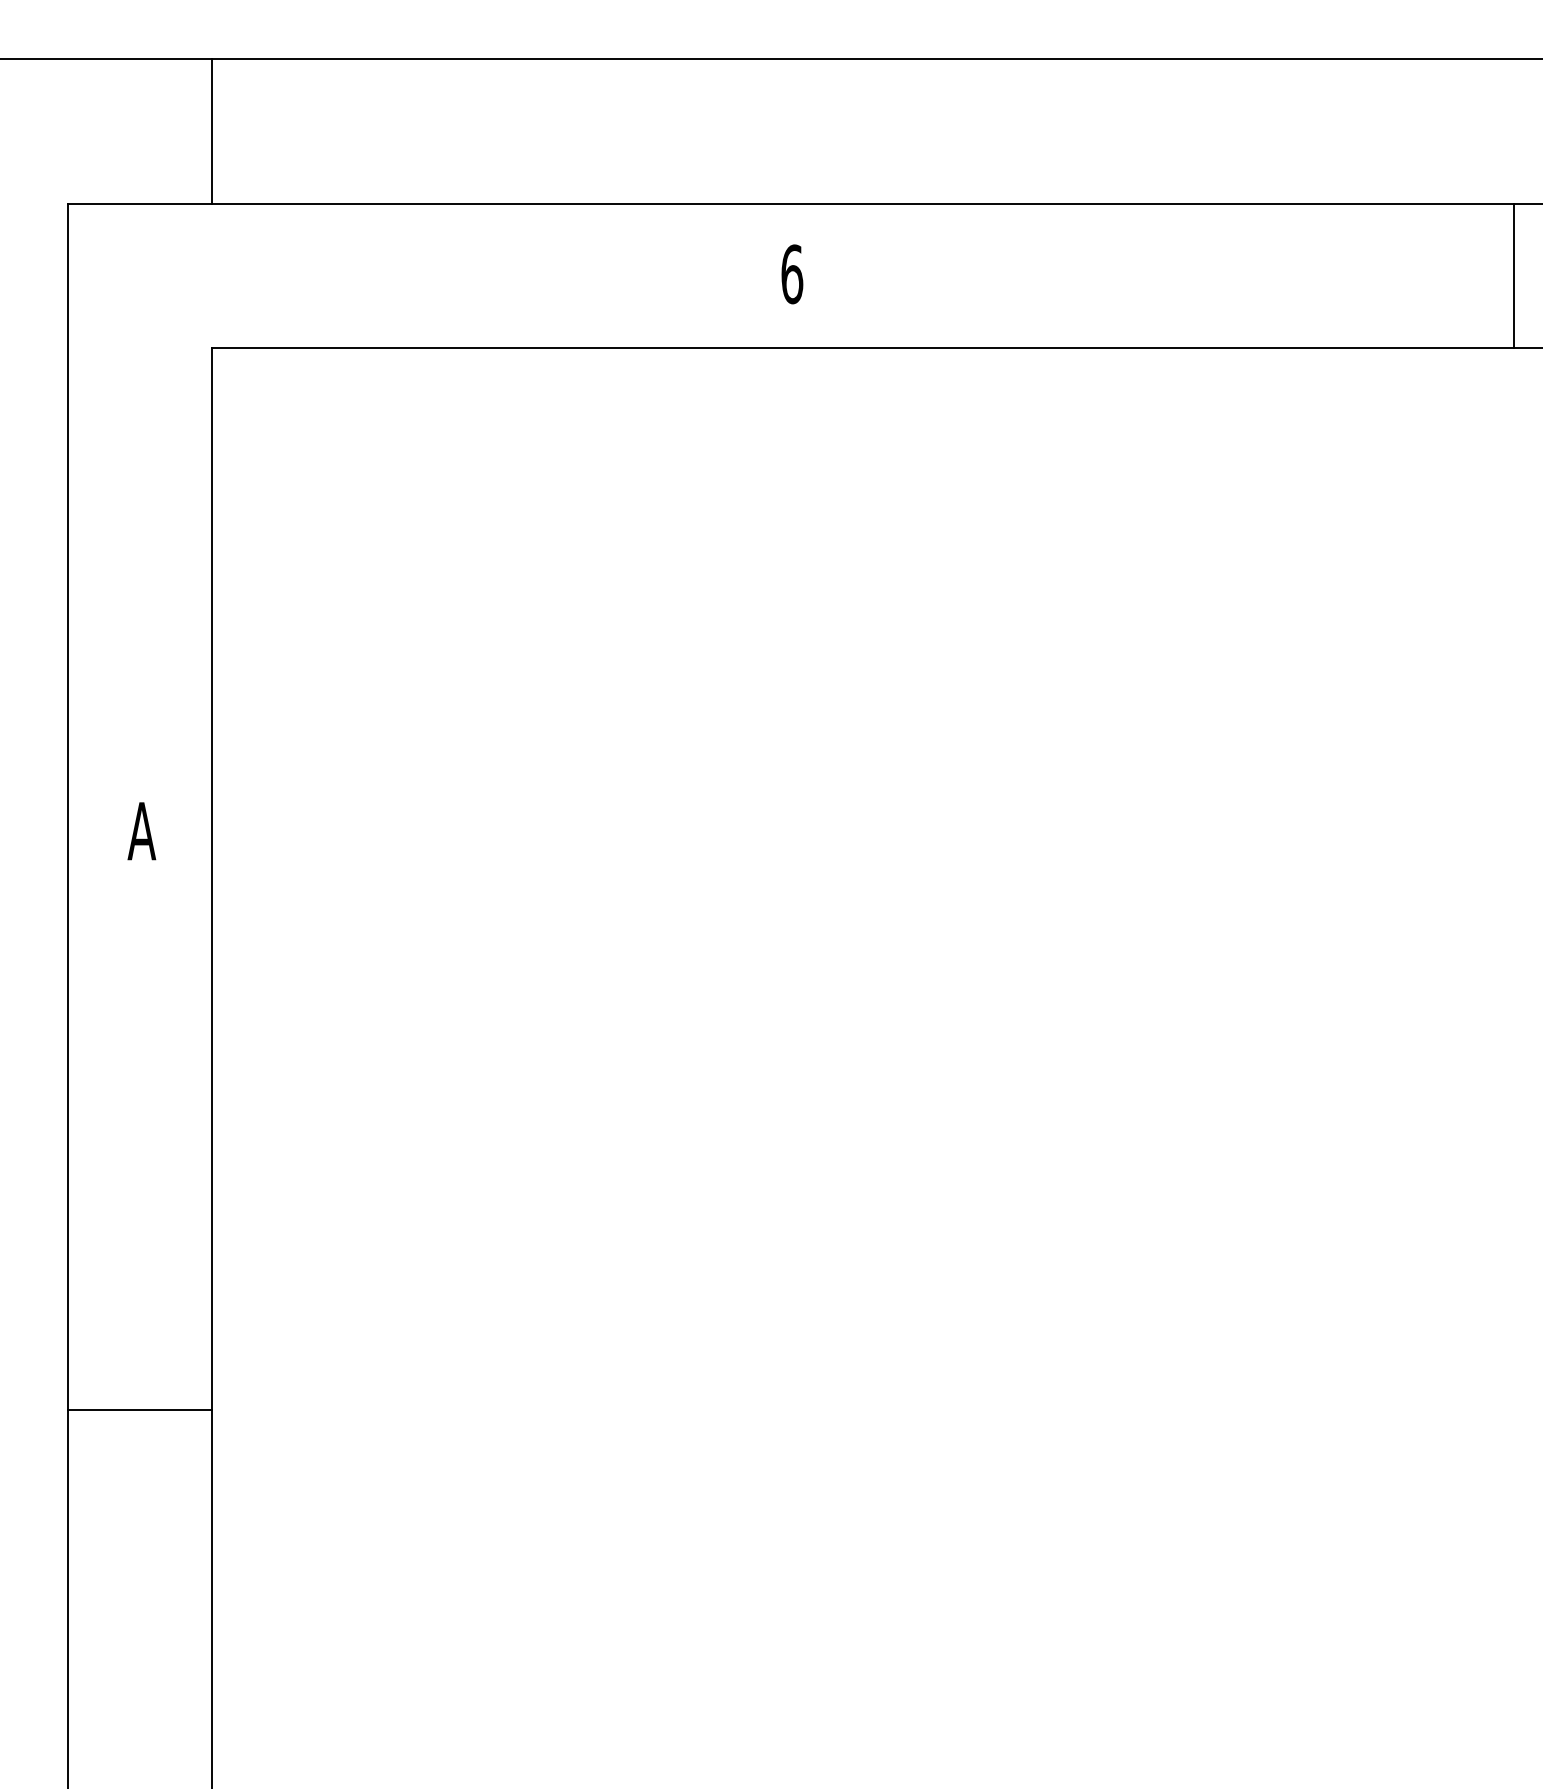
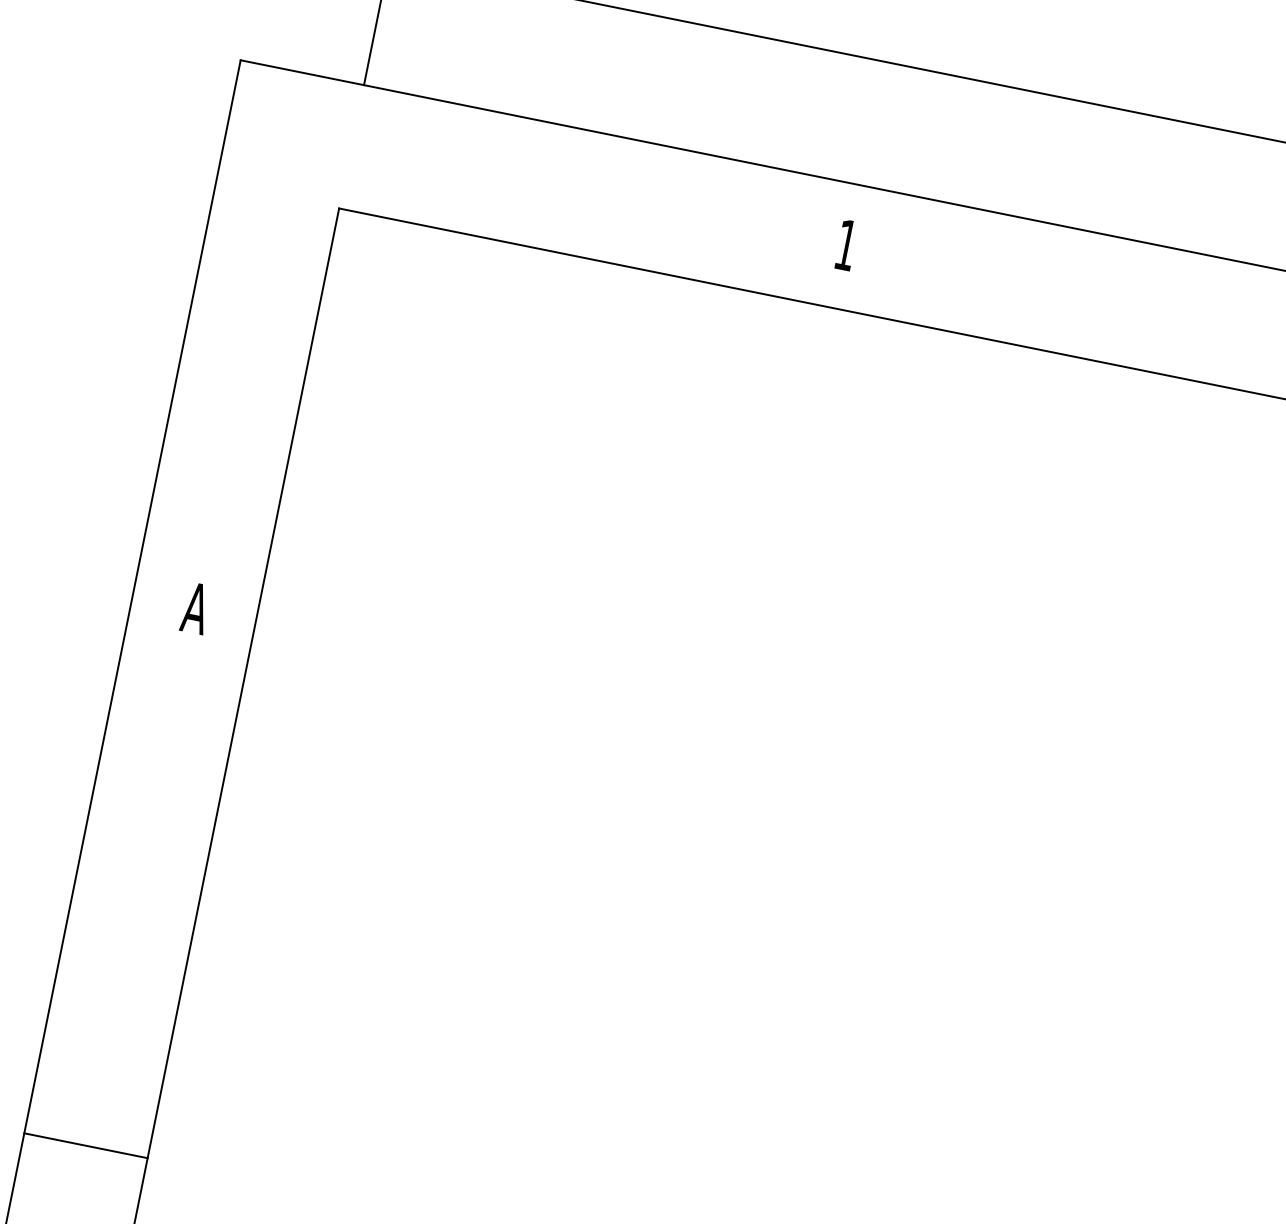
text: (792, 274) -> (846, 245), 6 -> 1
line: (139, 1409) -> (85, 1145), moved

